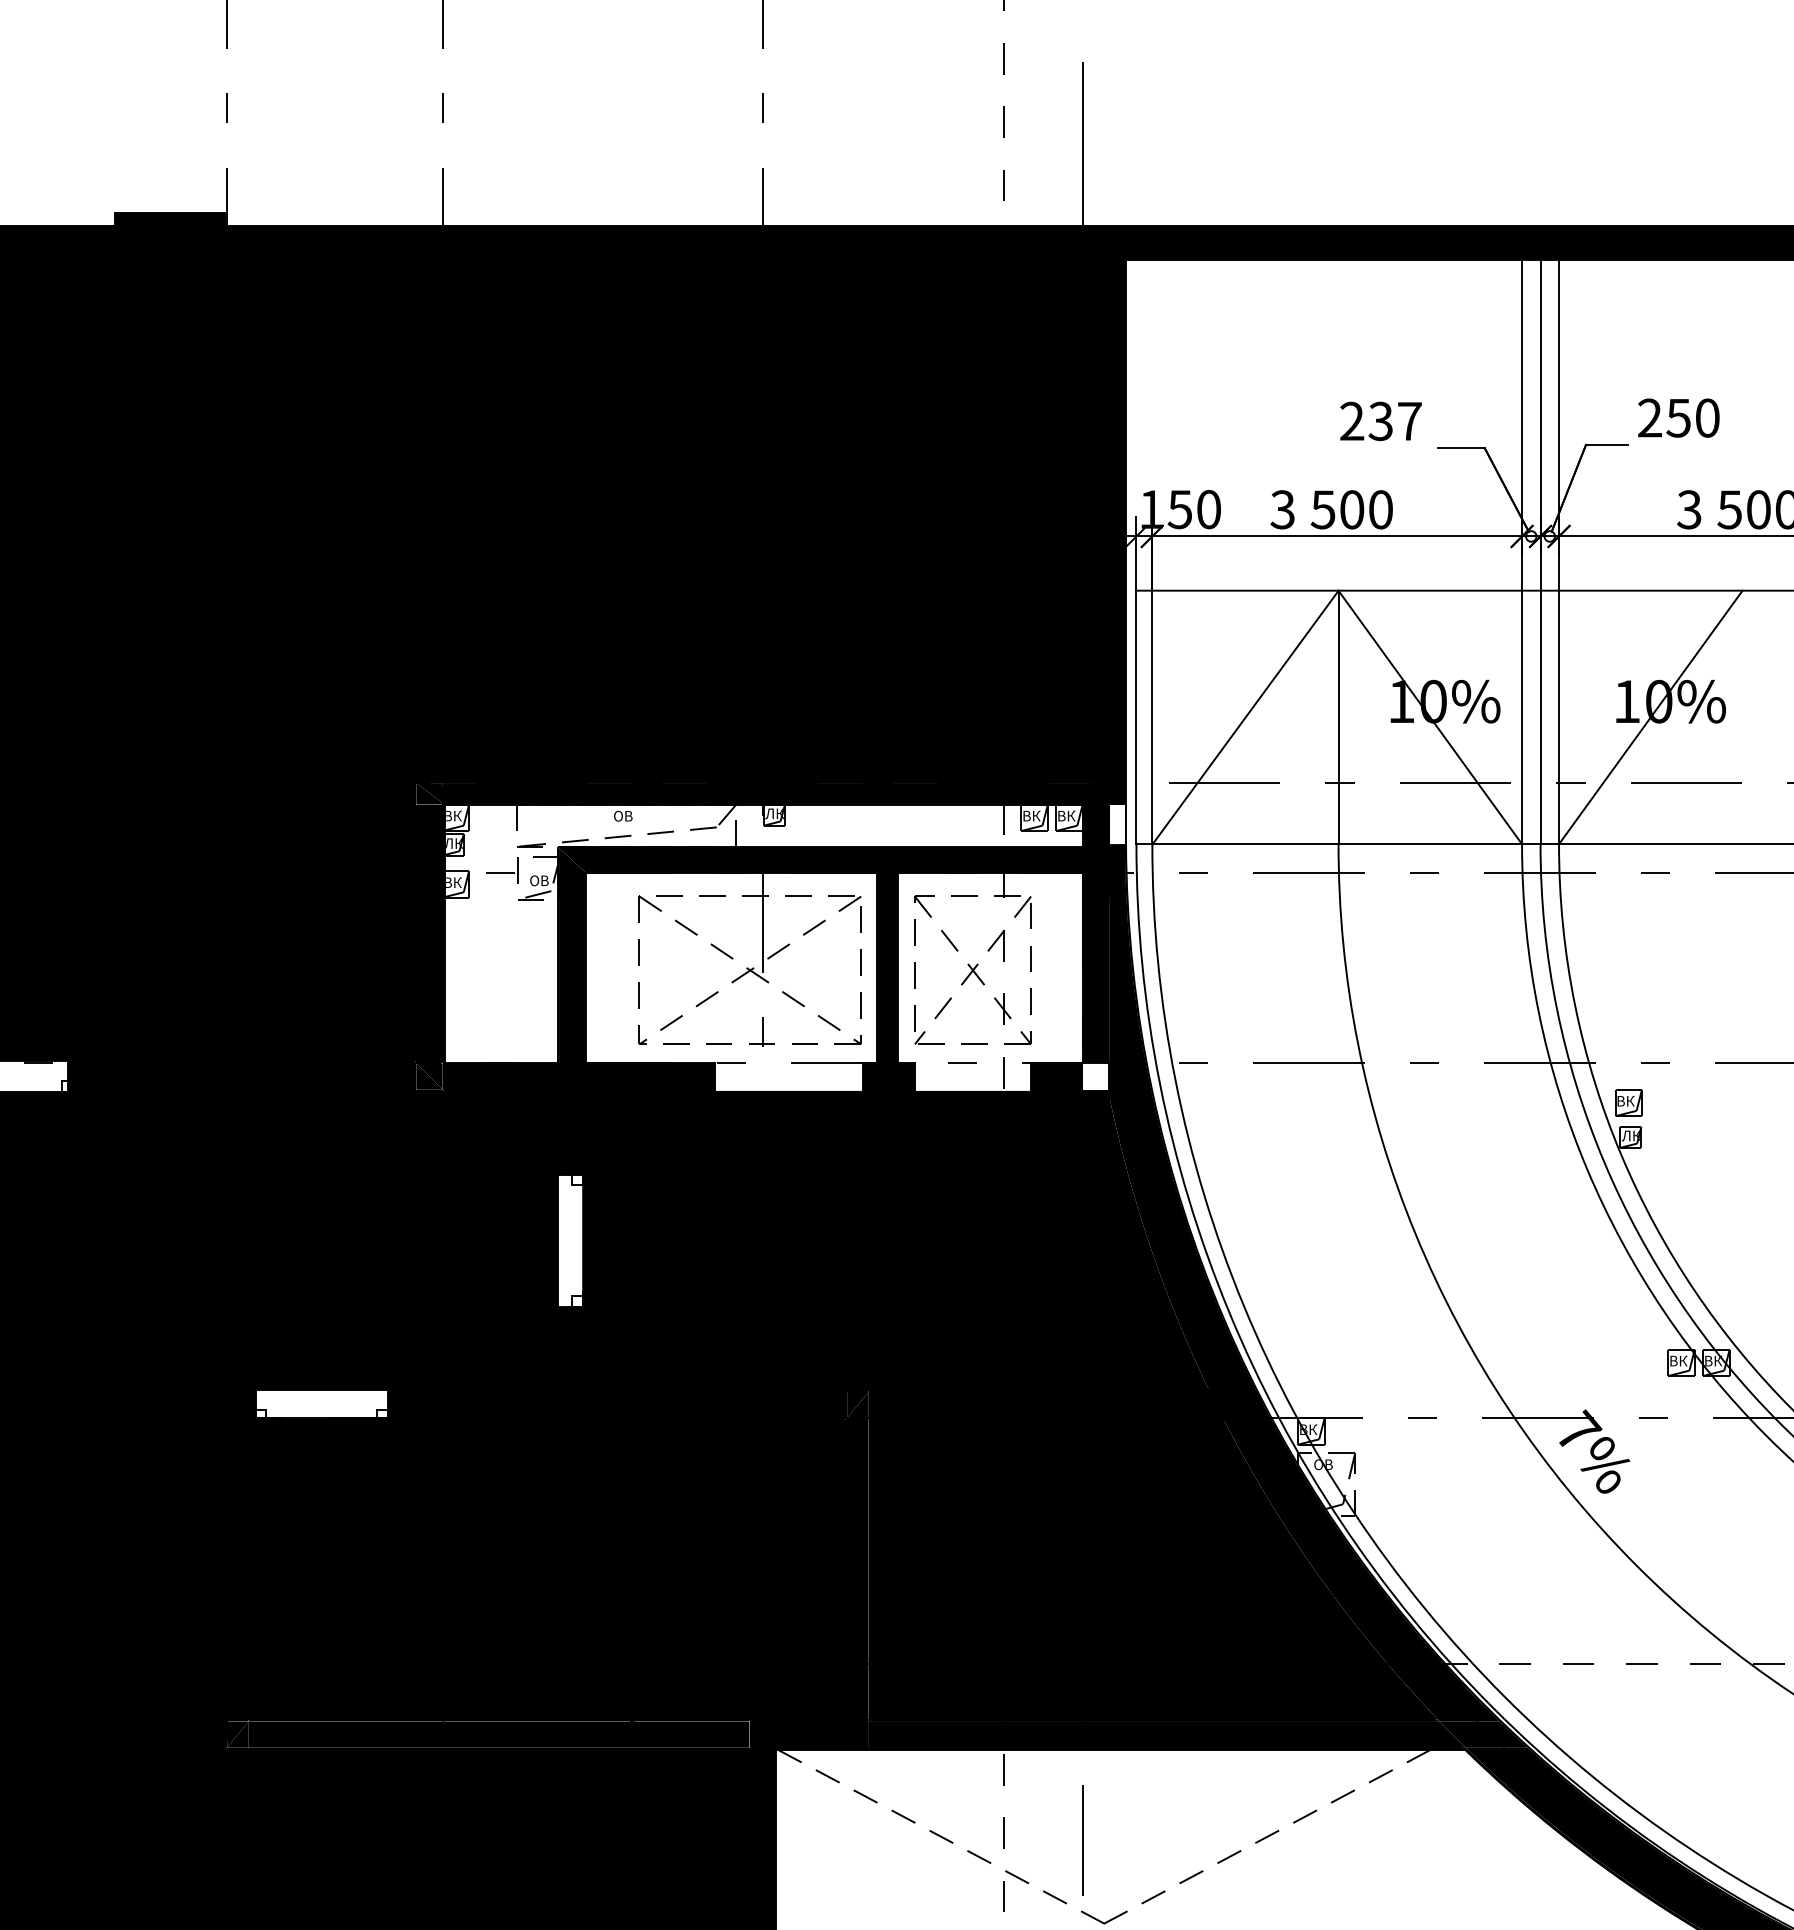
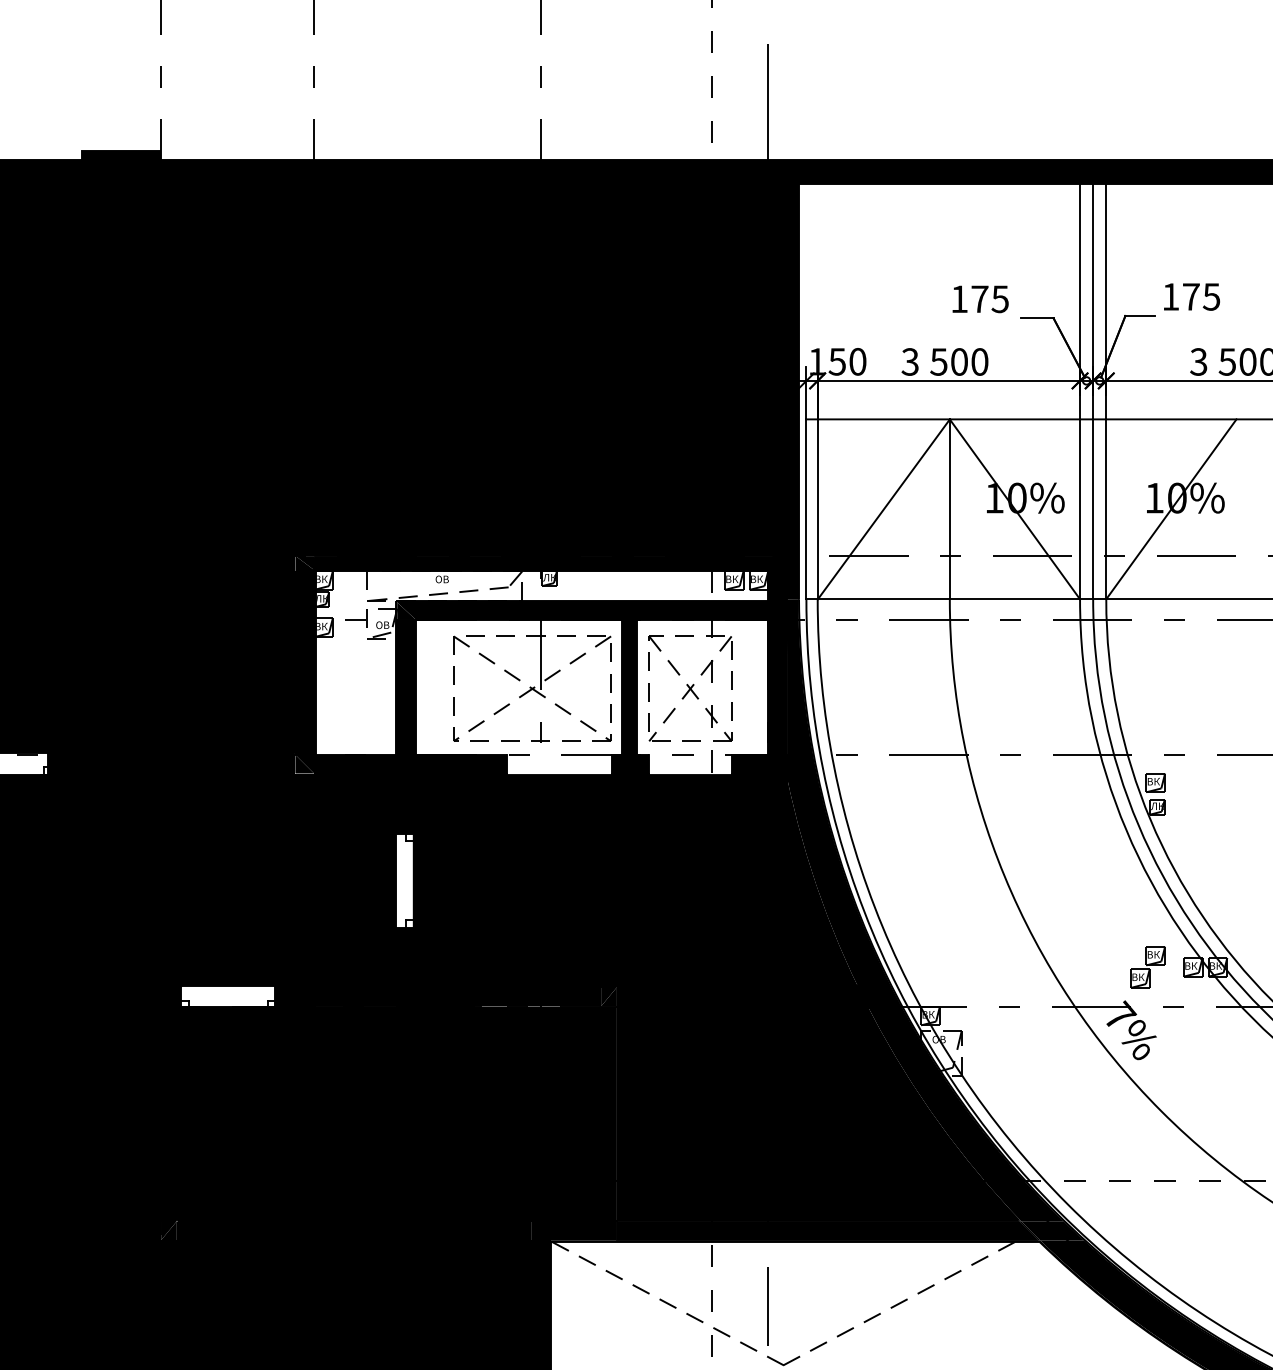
text: (1678, 417) -> (1191, 296), 250 -> 175
text: (1380, 421) -> (979, 299), 237 -> 175
fill: (1116, 824) -> (792, 585), added
fill: (1095, 1076) -> (777, 764), added
part: (1617, 1362) -> (1147, 967), added

